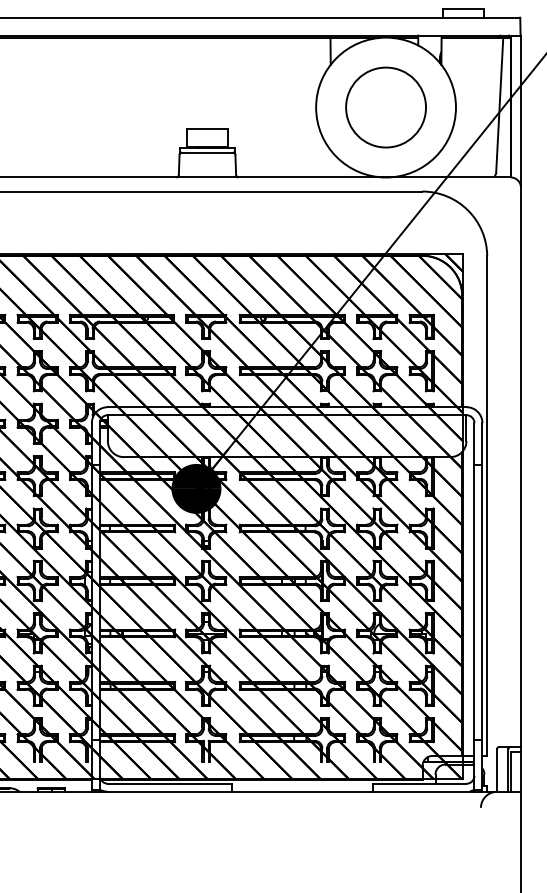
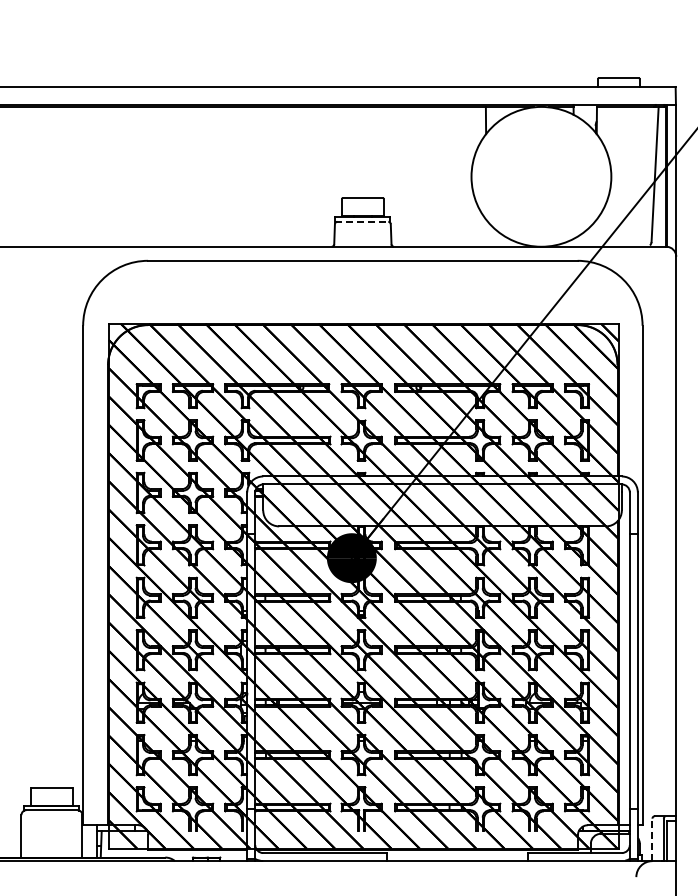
circle: (386, 107) -> (541, 176), removed
line: (208, 152) -> (363, 221), solid -> dashed
line: (497, 770) -> (652, 839), solid -> dashed

